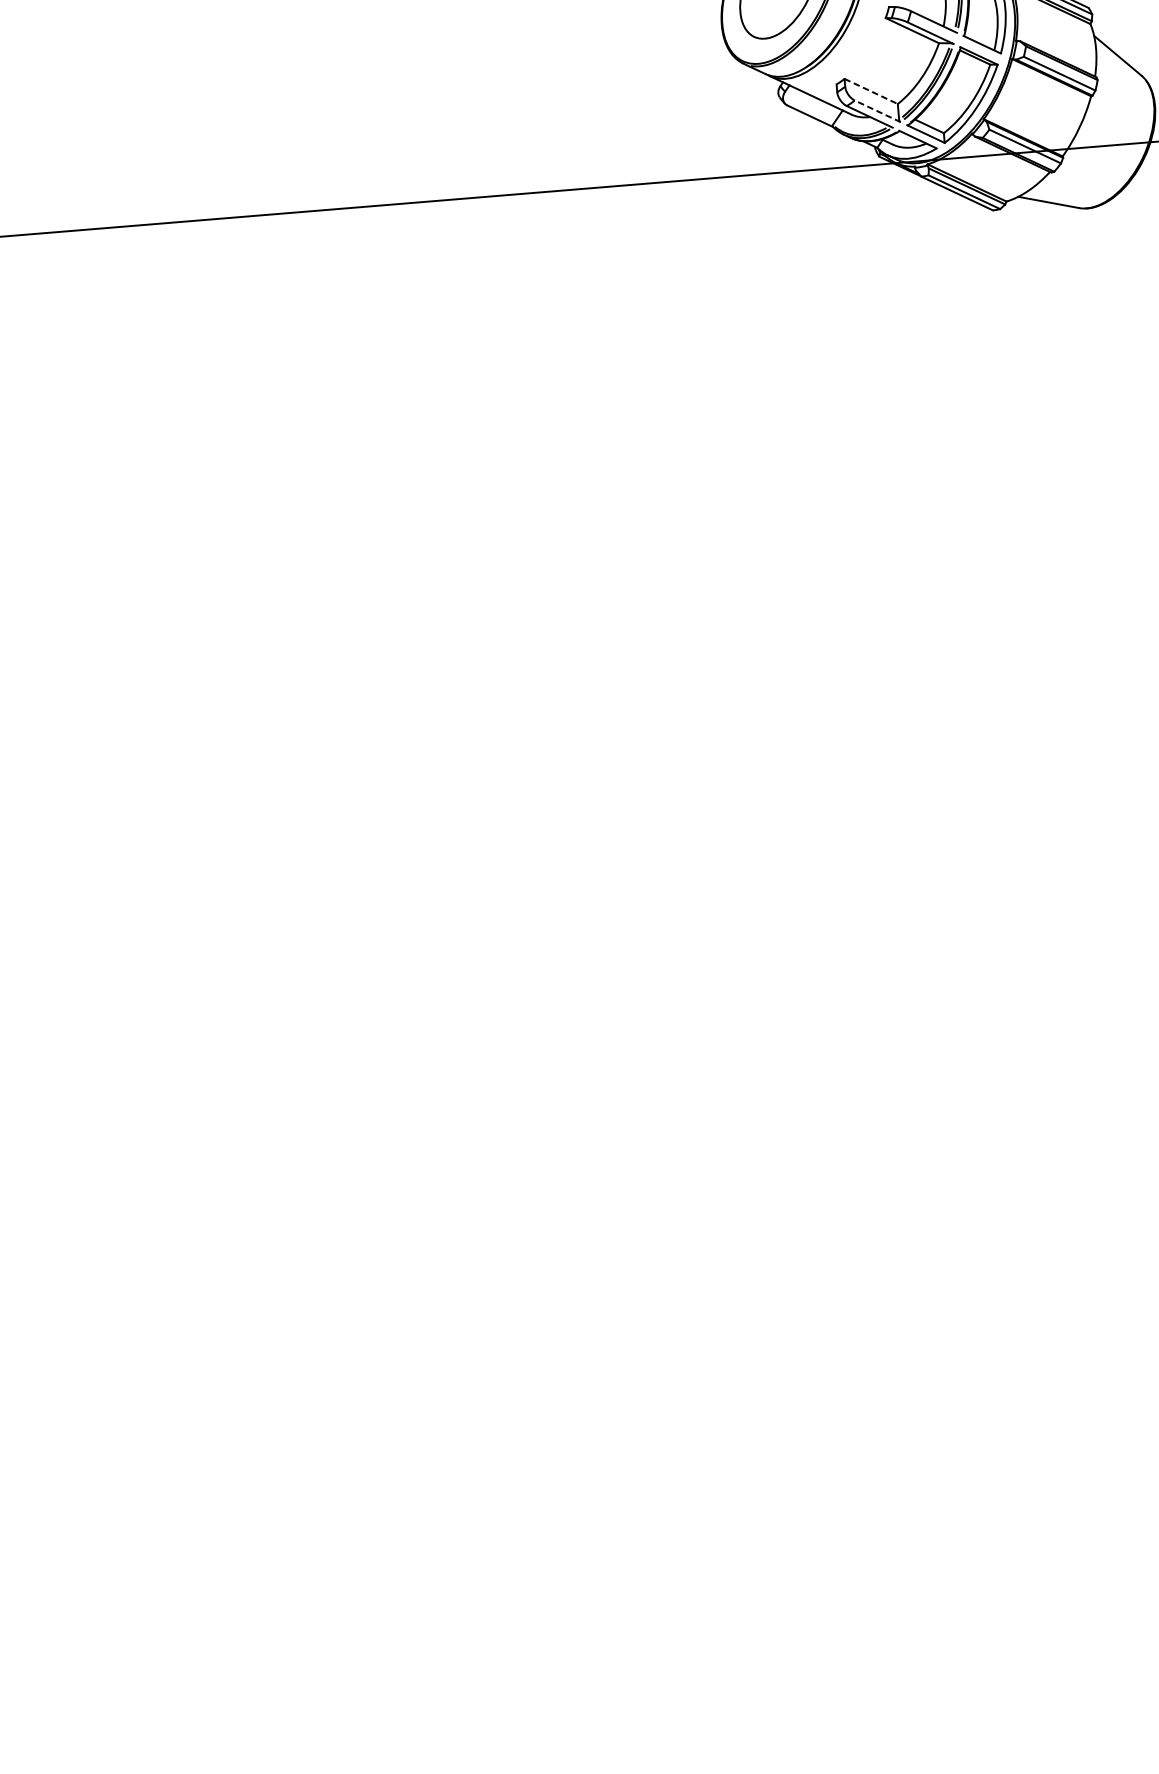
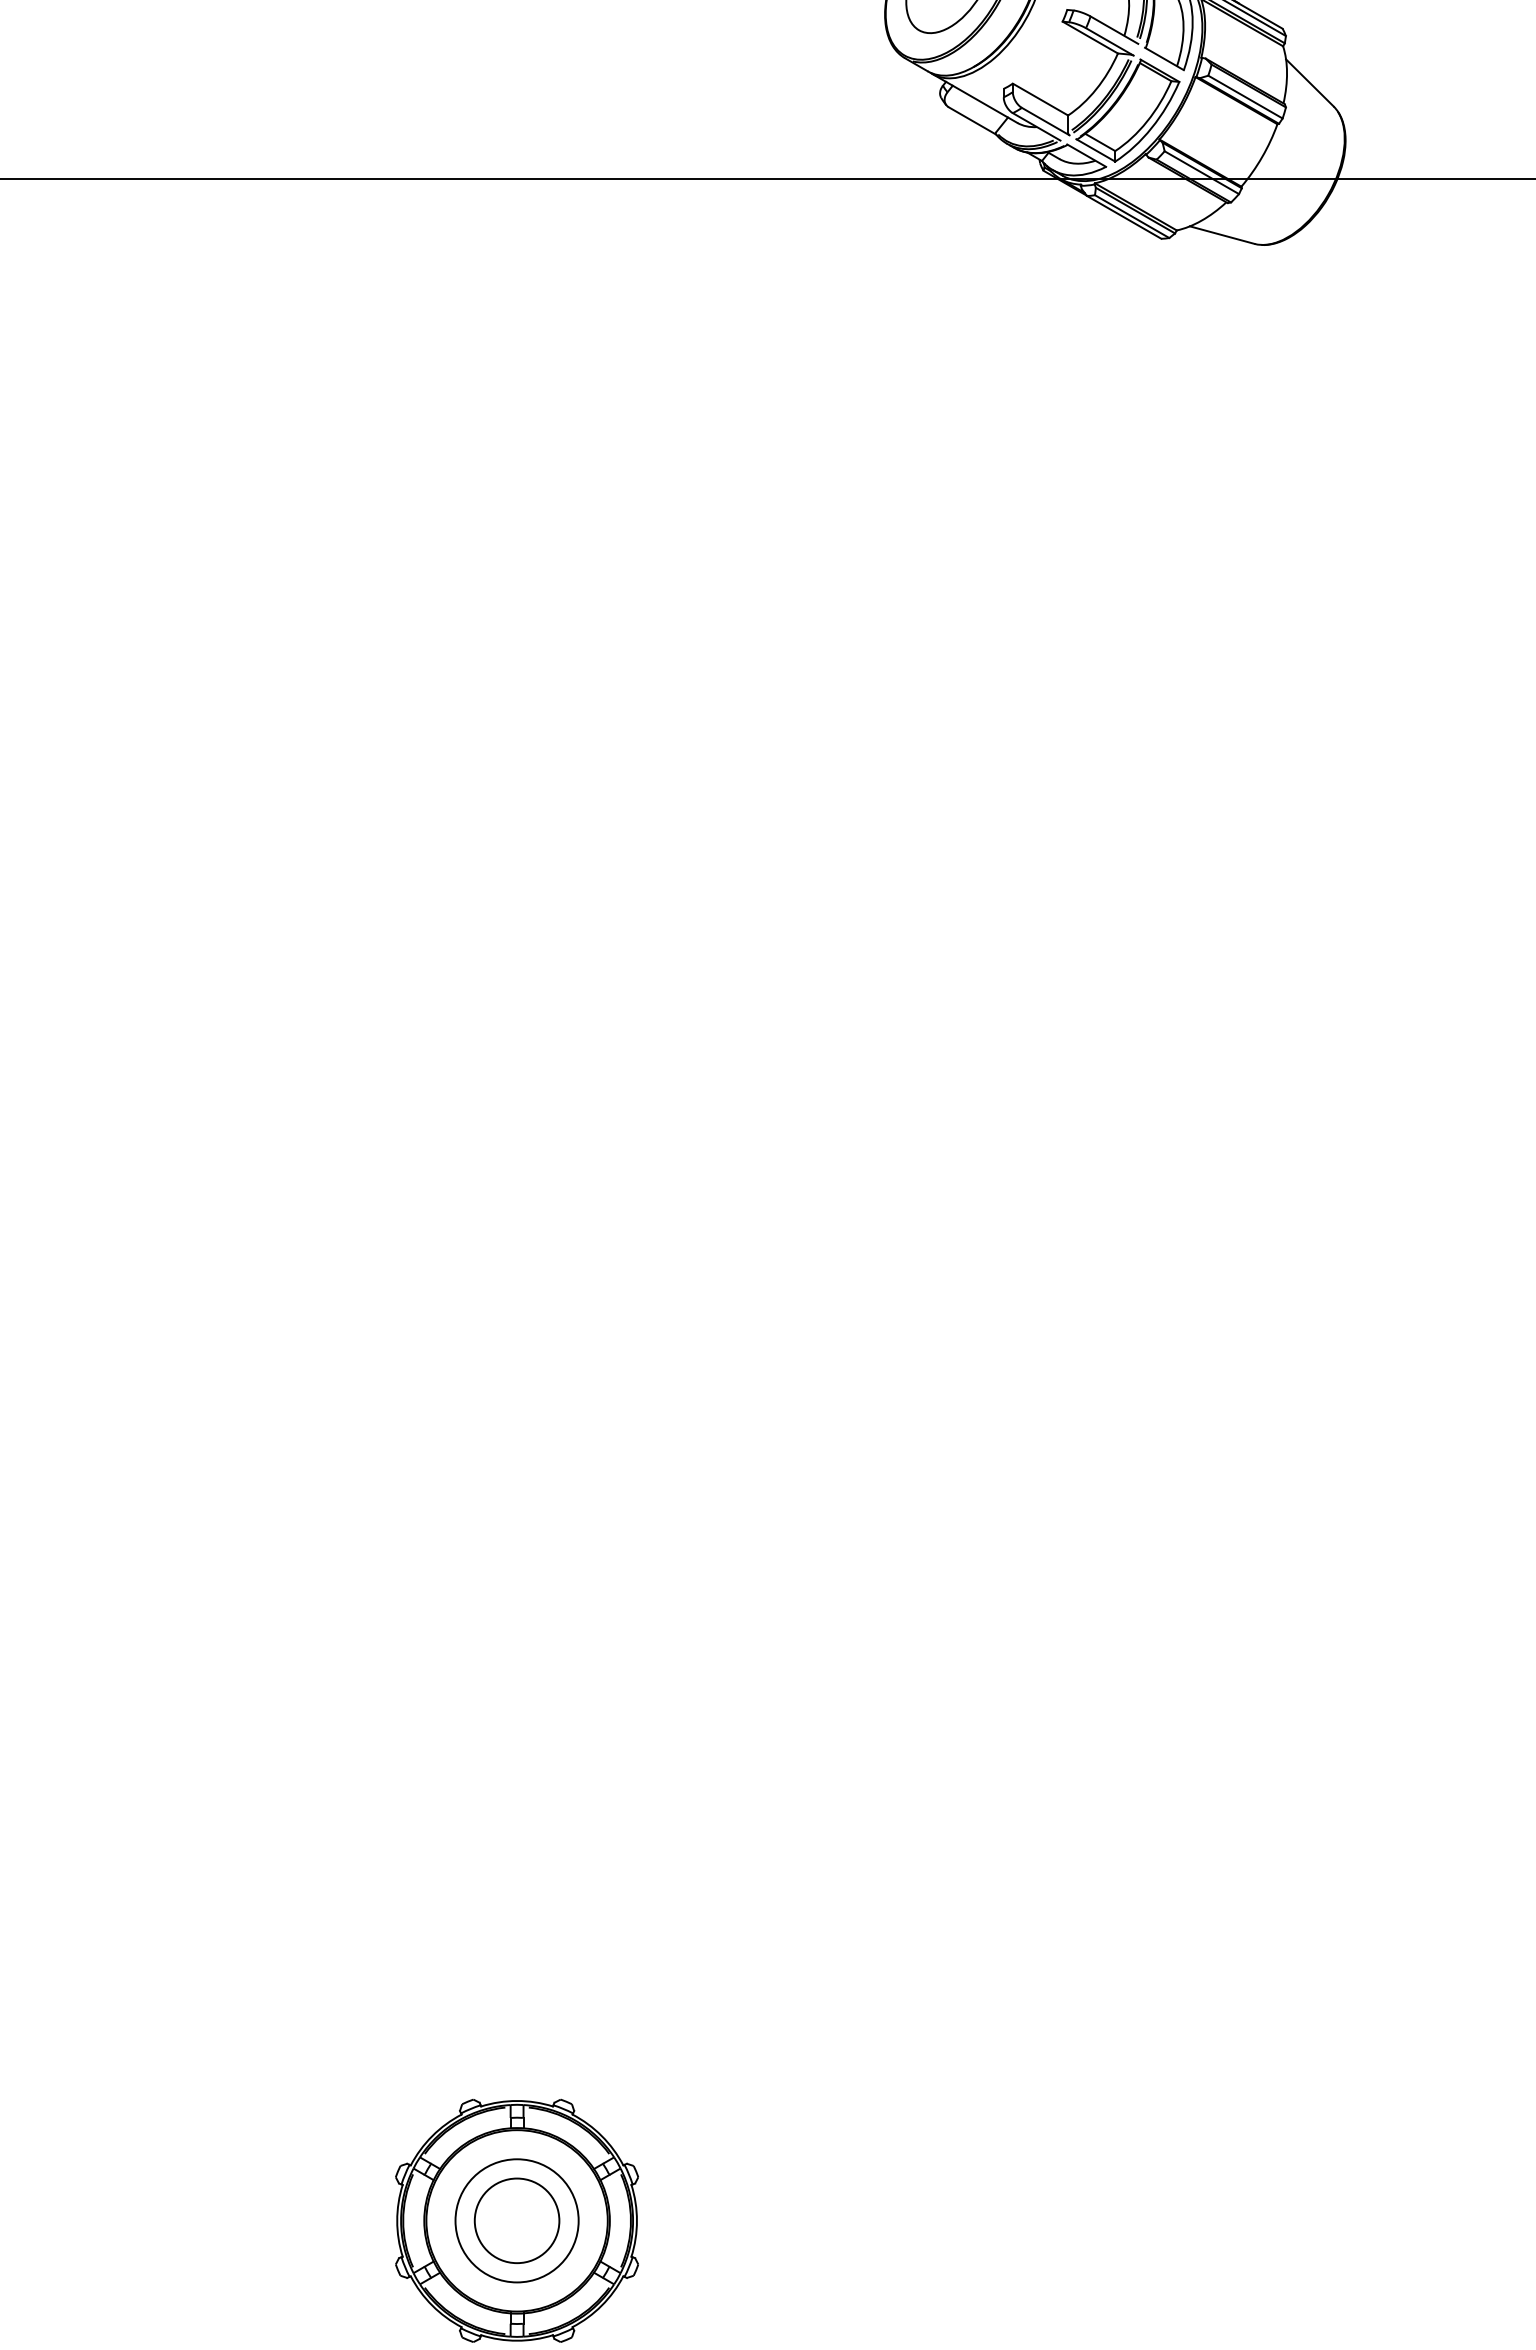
line: (871, 91) -> (1040, 99), dashed -> solid
line: (877, 111) -> (1045, 121), dashed -> solid

